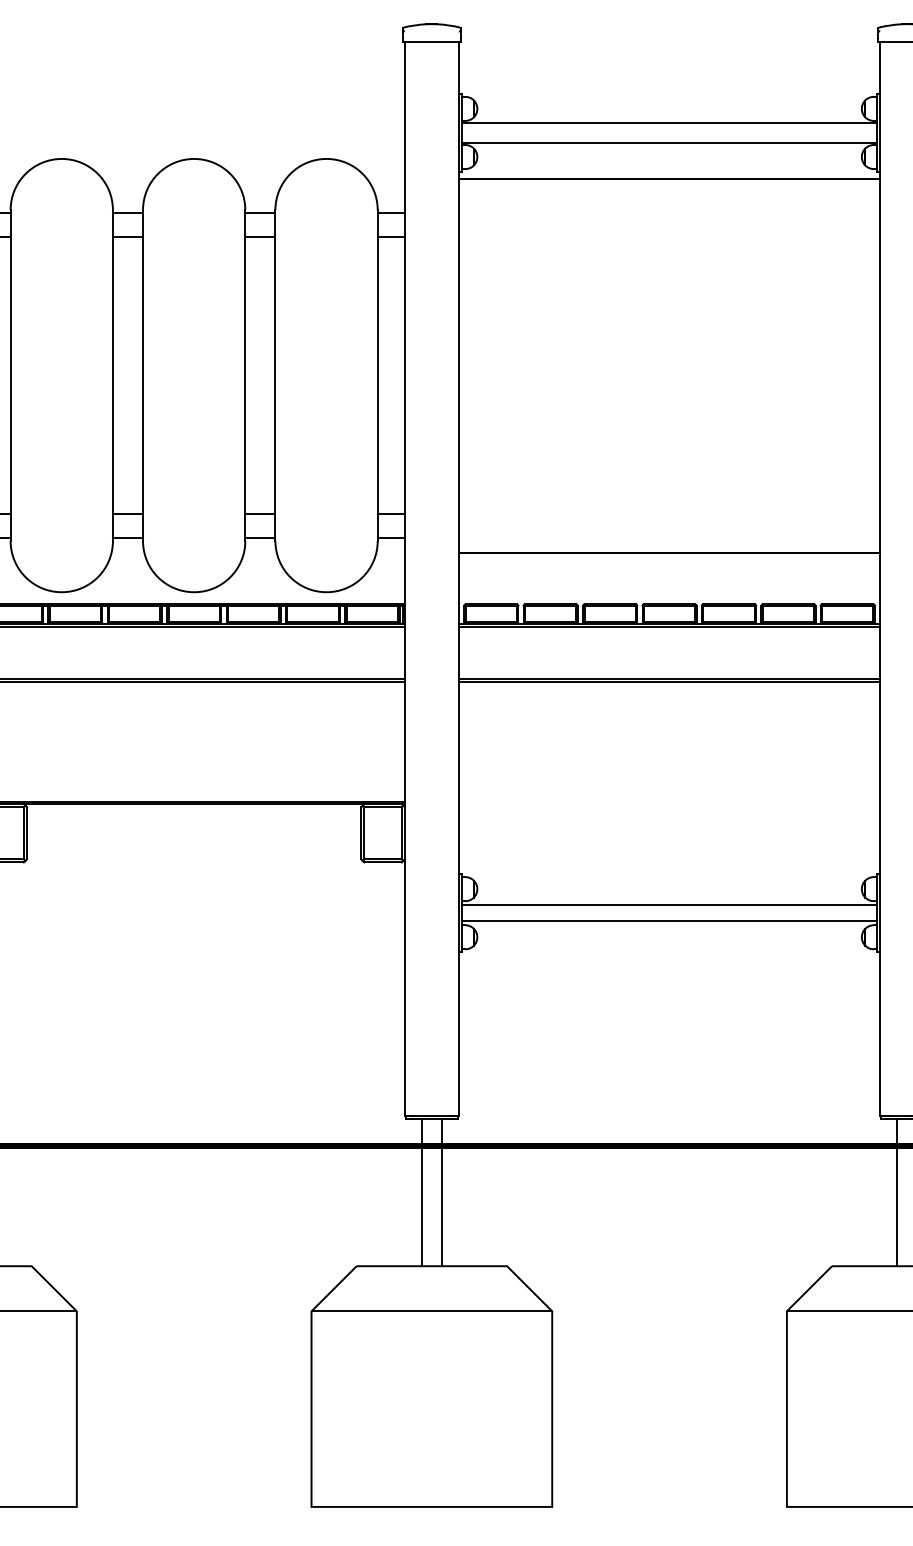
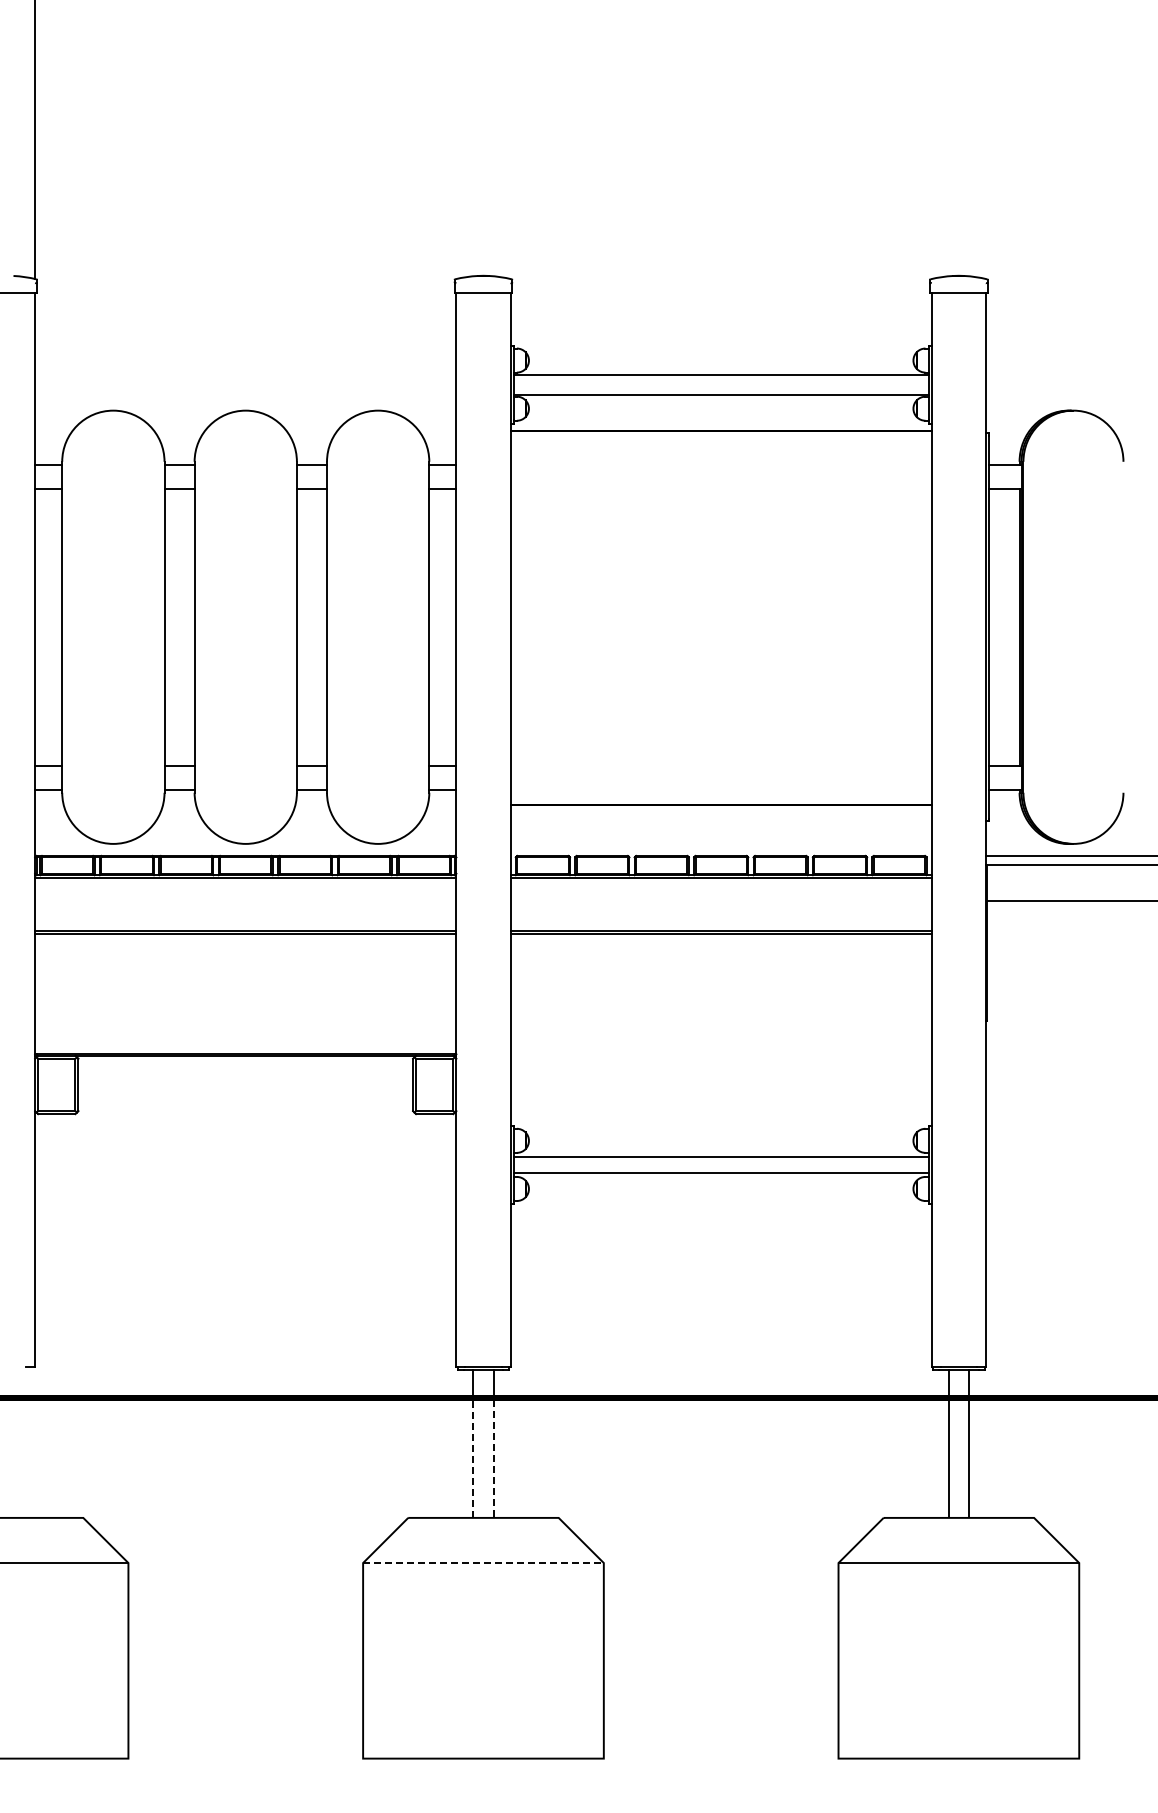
line: (431, 1145) -> (483, 1397), solid -> dashed
line: (431, 1311) -> (483, 1563), solid -> dashed

